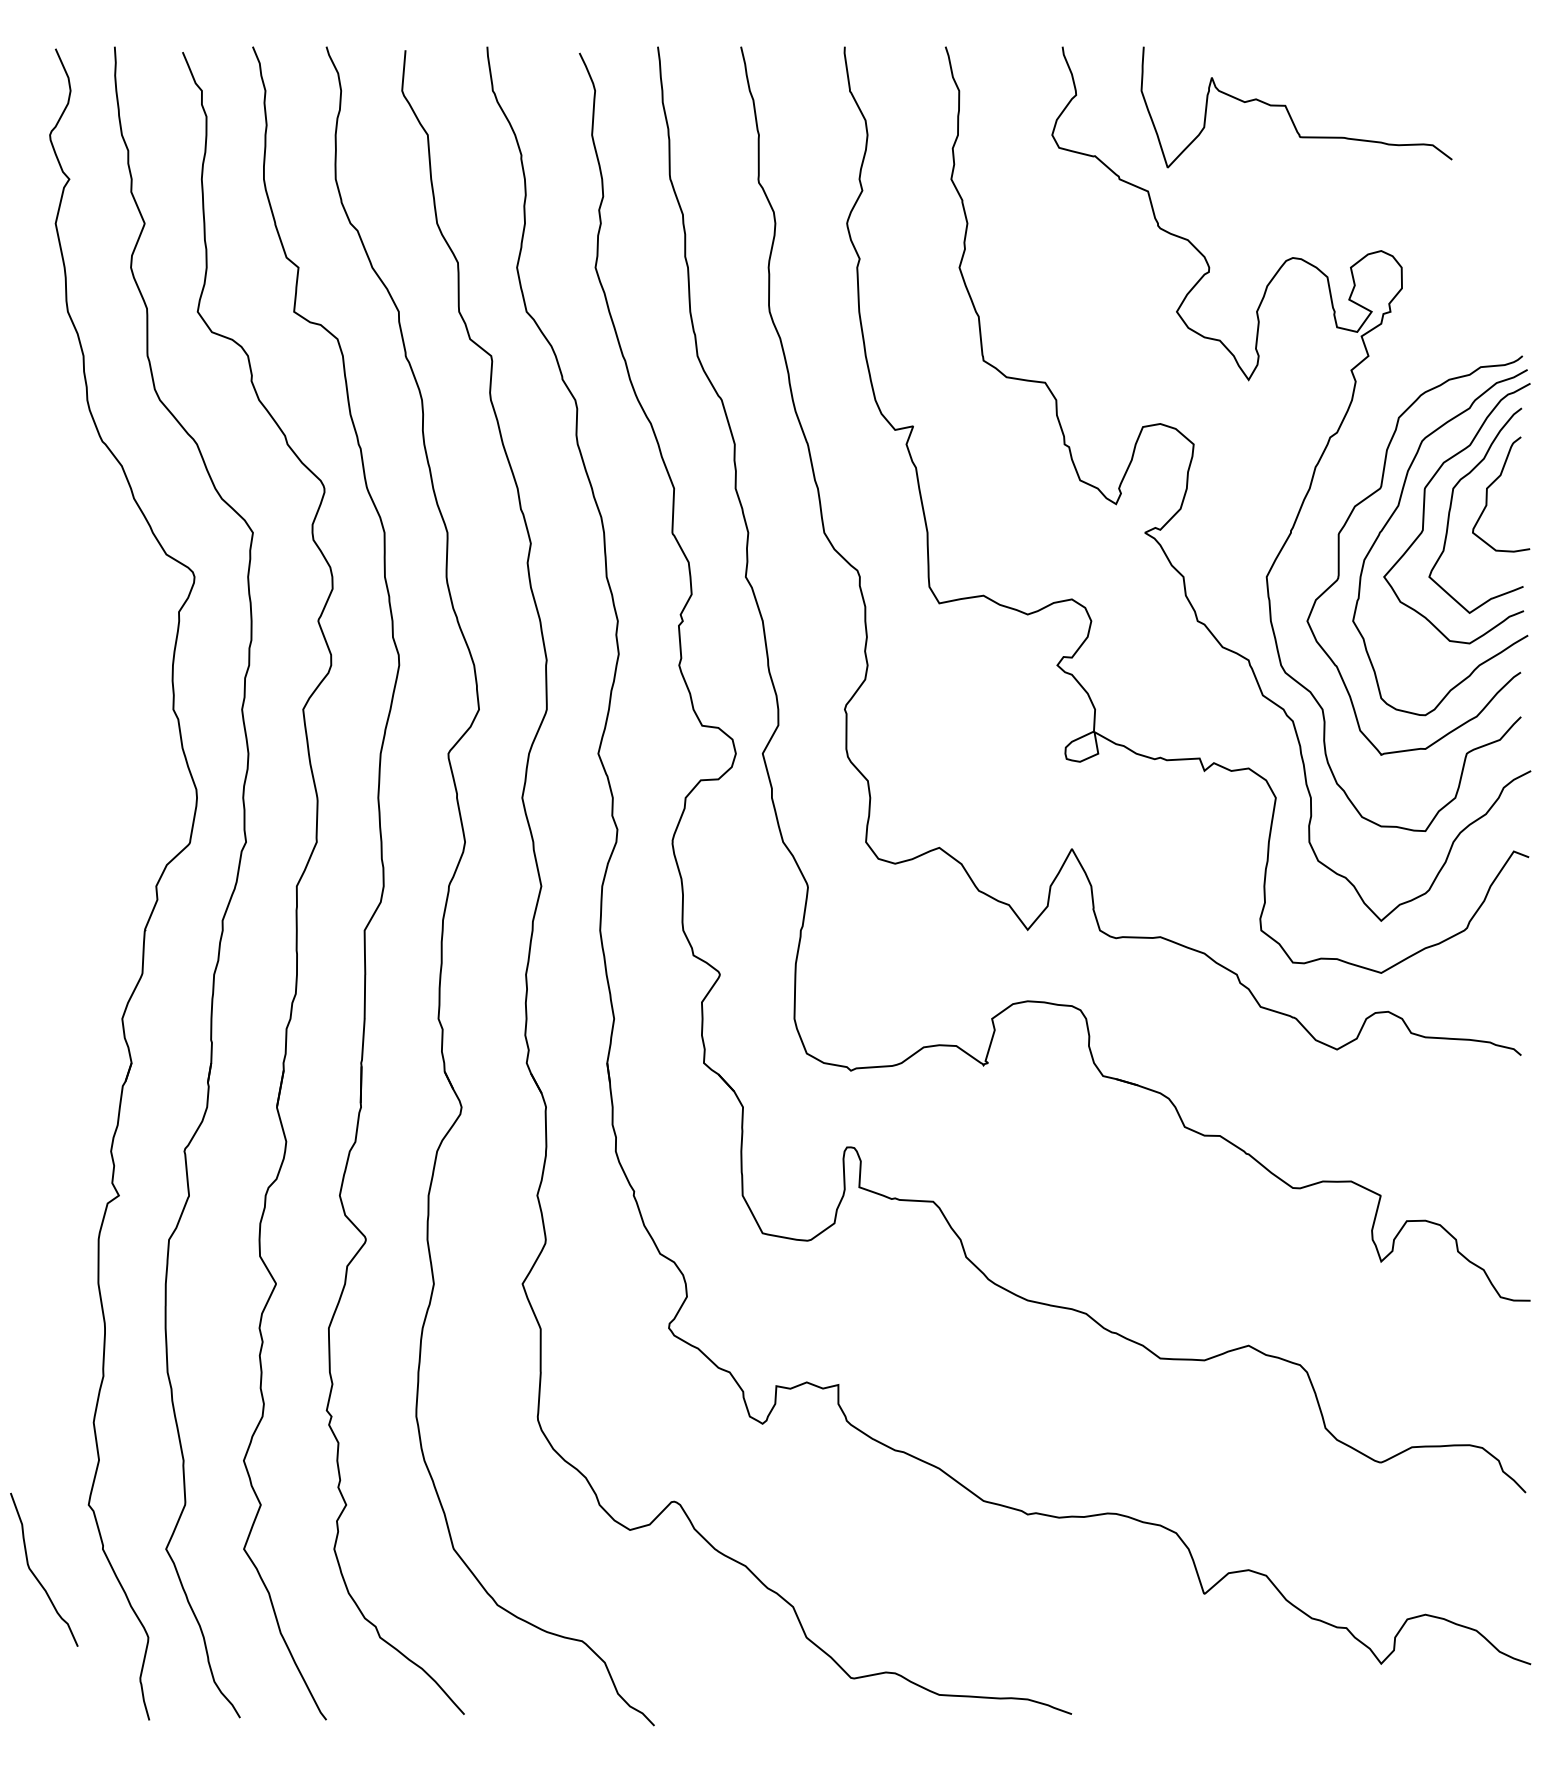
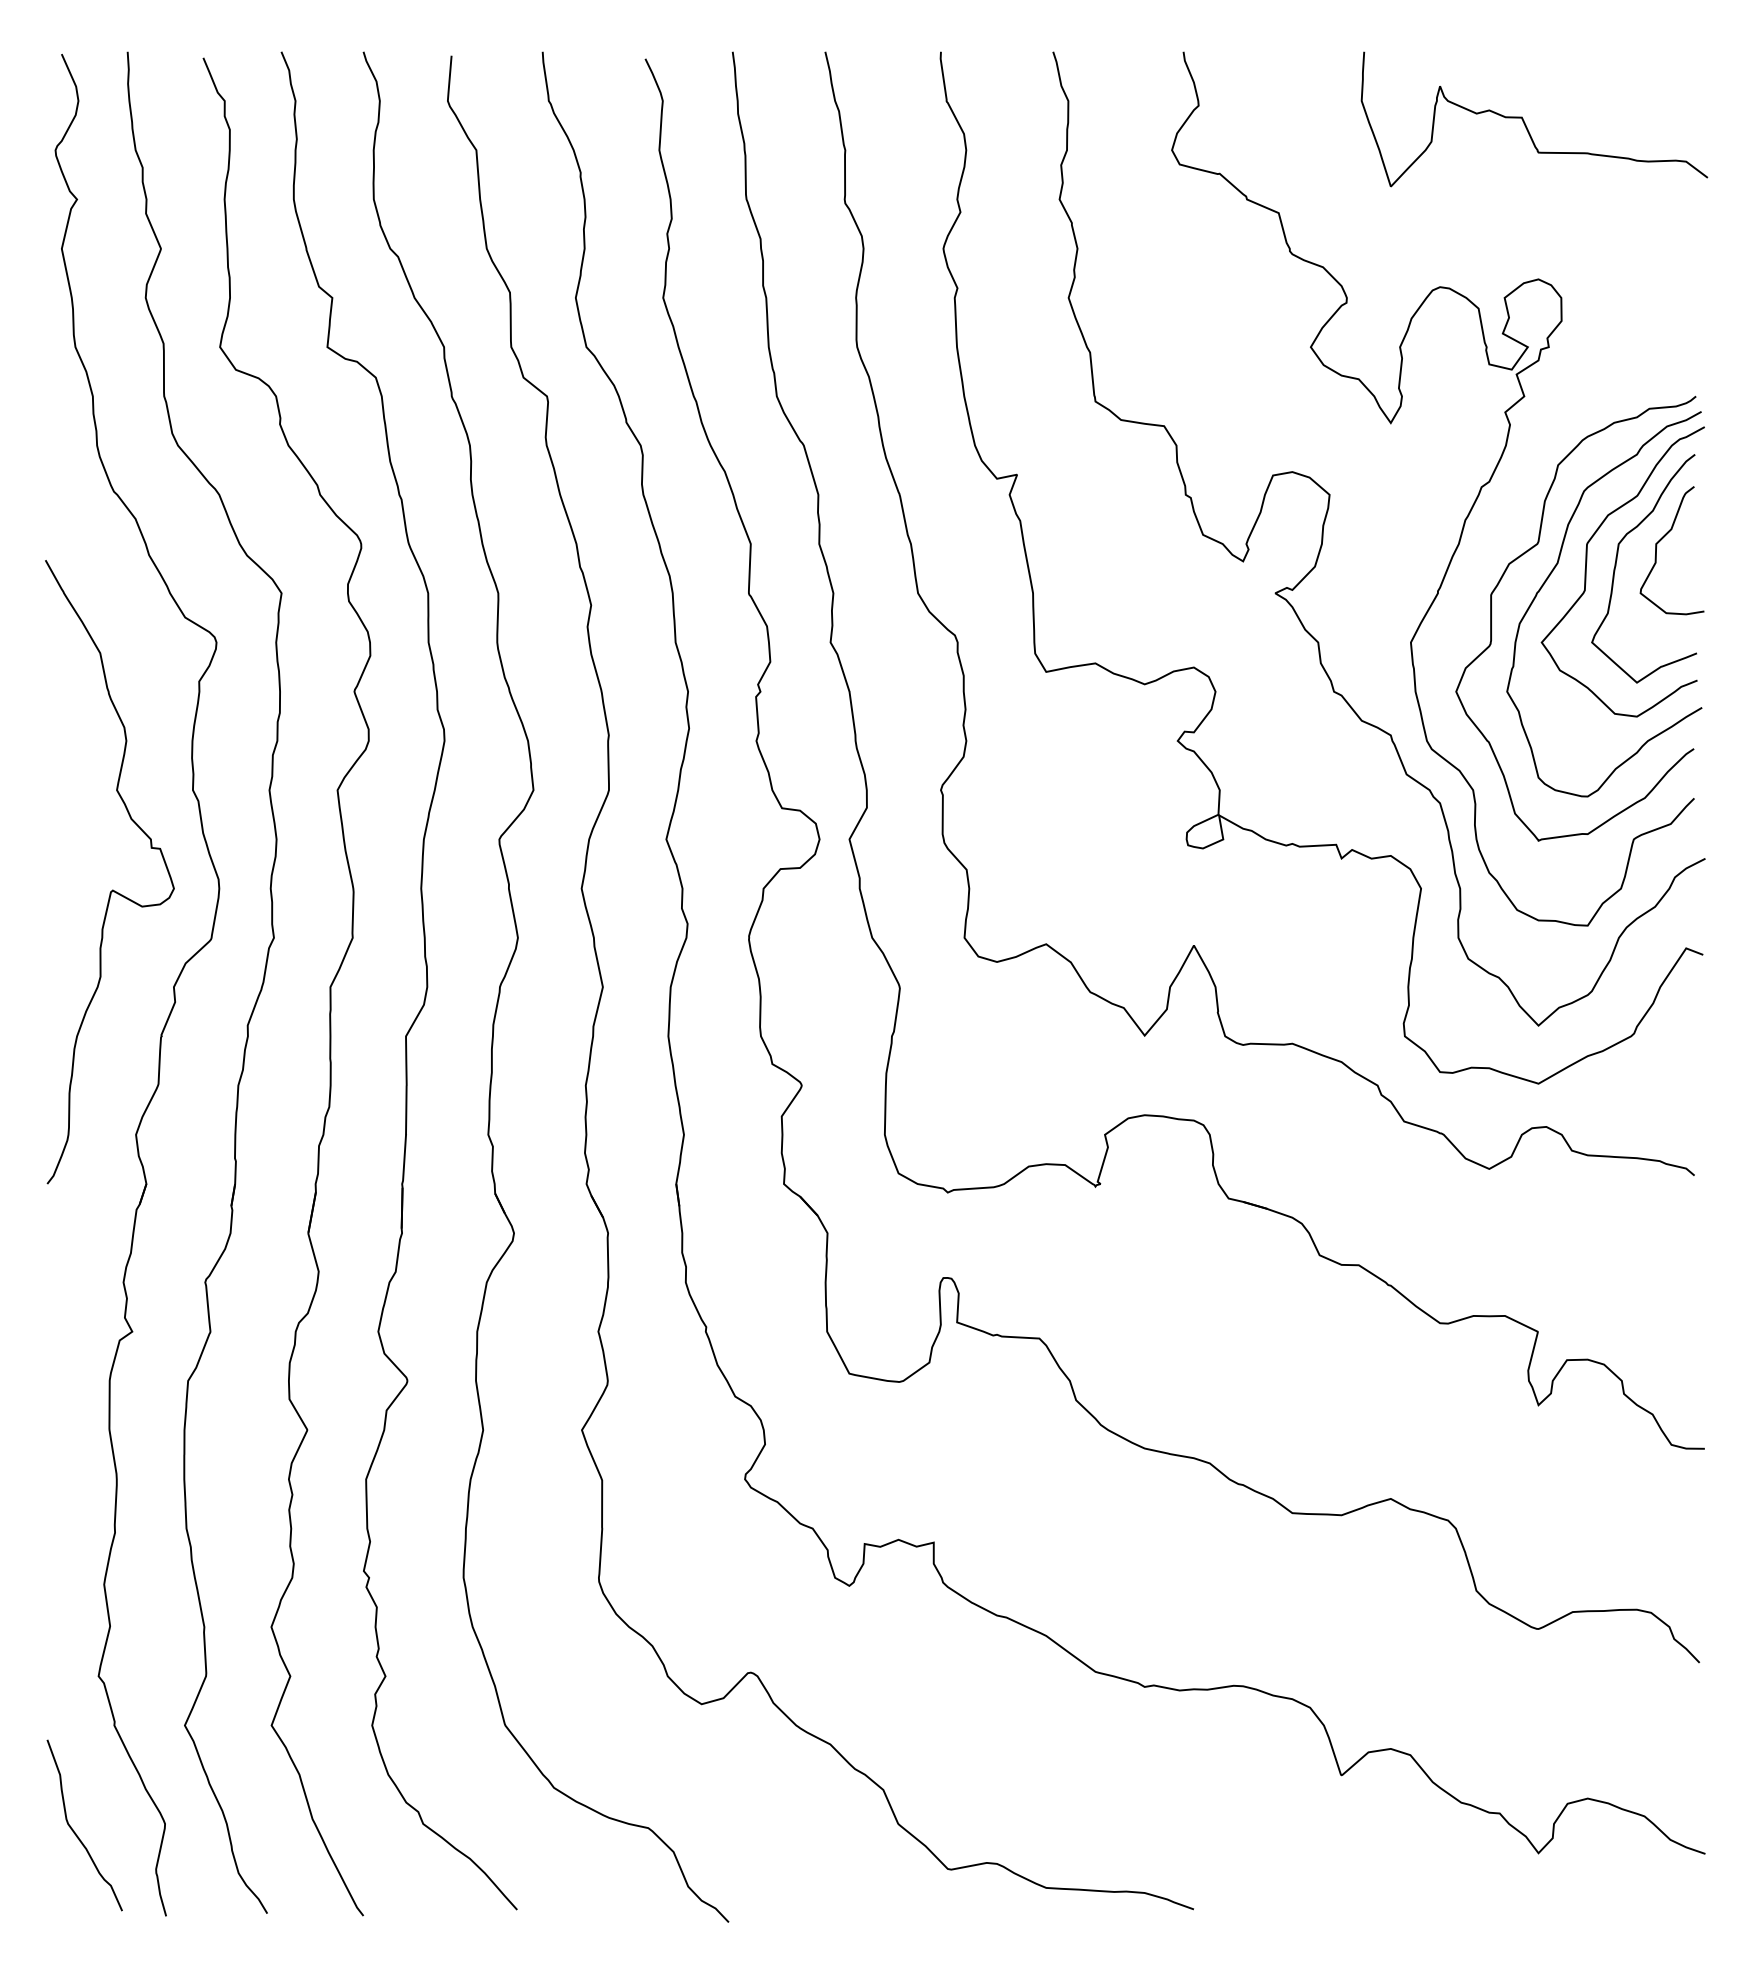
curve: (1288, 110) -> (1525, 122), moved
curve: (101, 798) -> (112, 889), added
curve: (36, 1576) -> (76, 1832), moved

